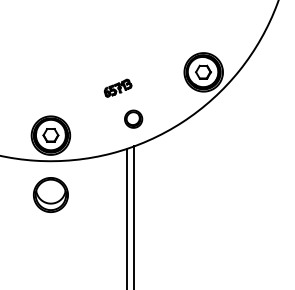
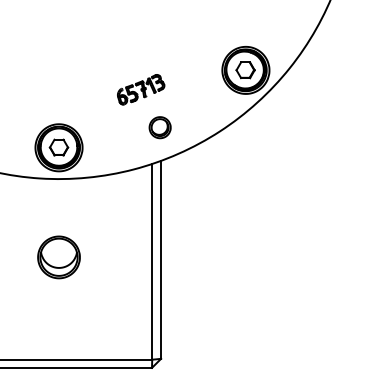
part: (118, 87) -> (141, 89), size x1.43
part: (50, 195) -> (58, 257), moved

